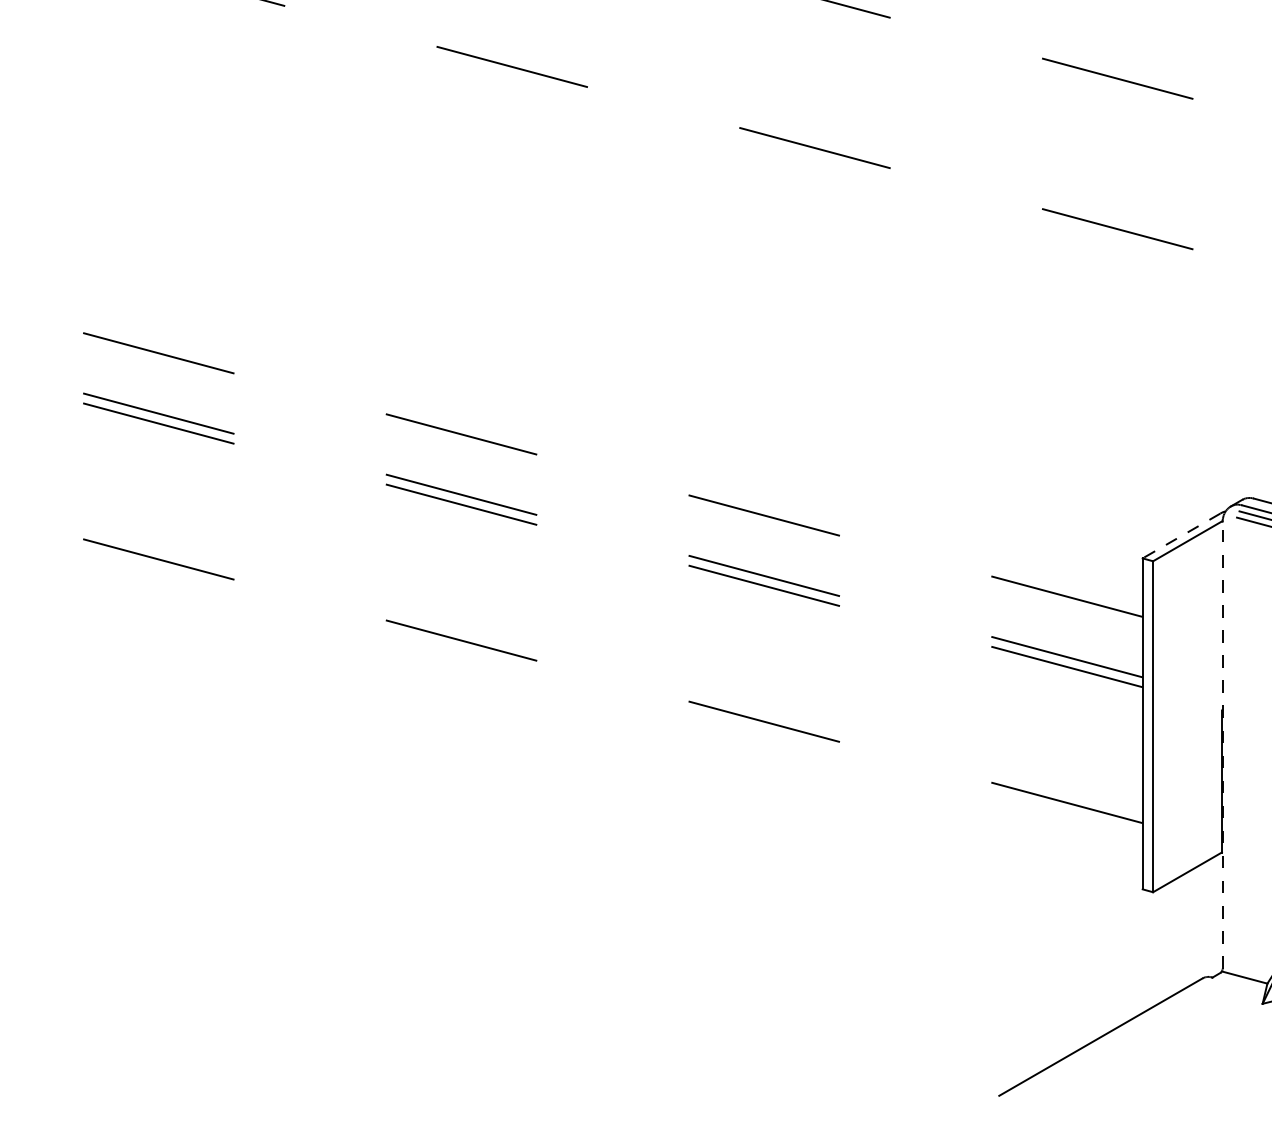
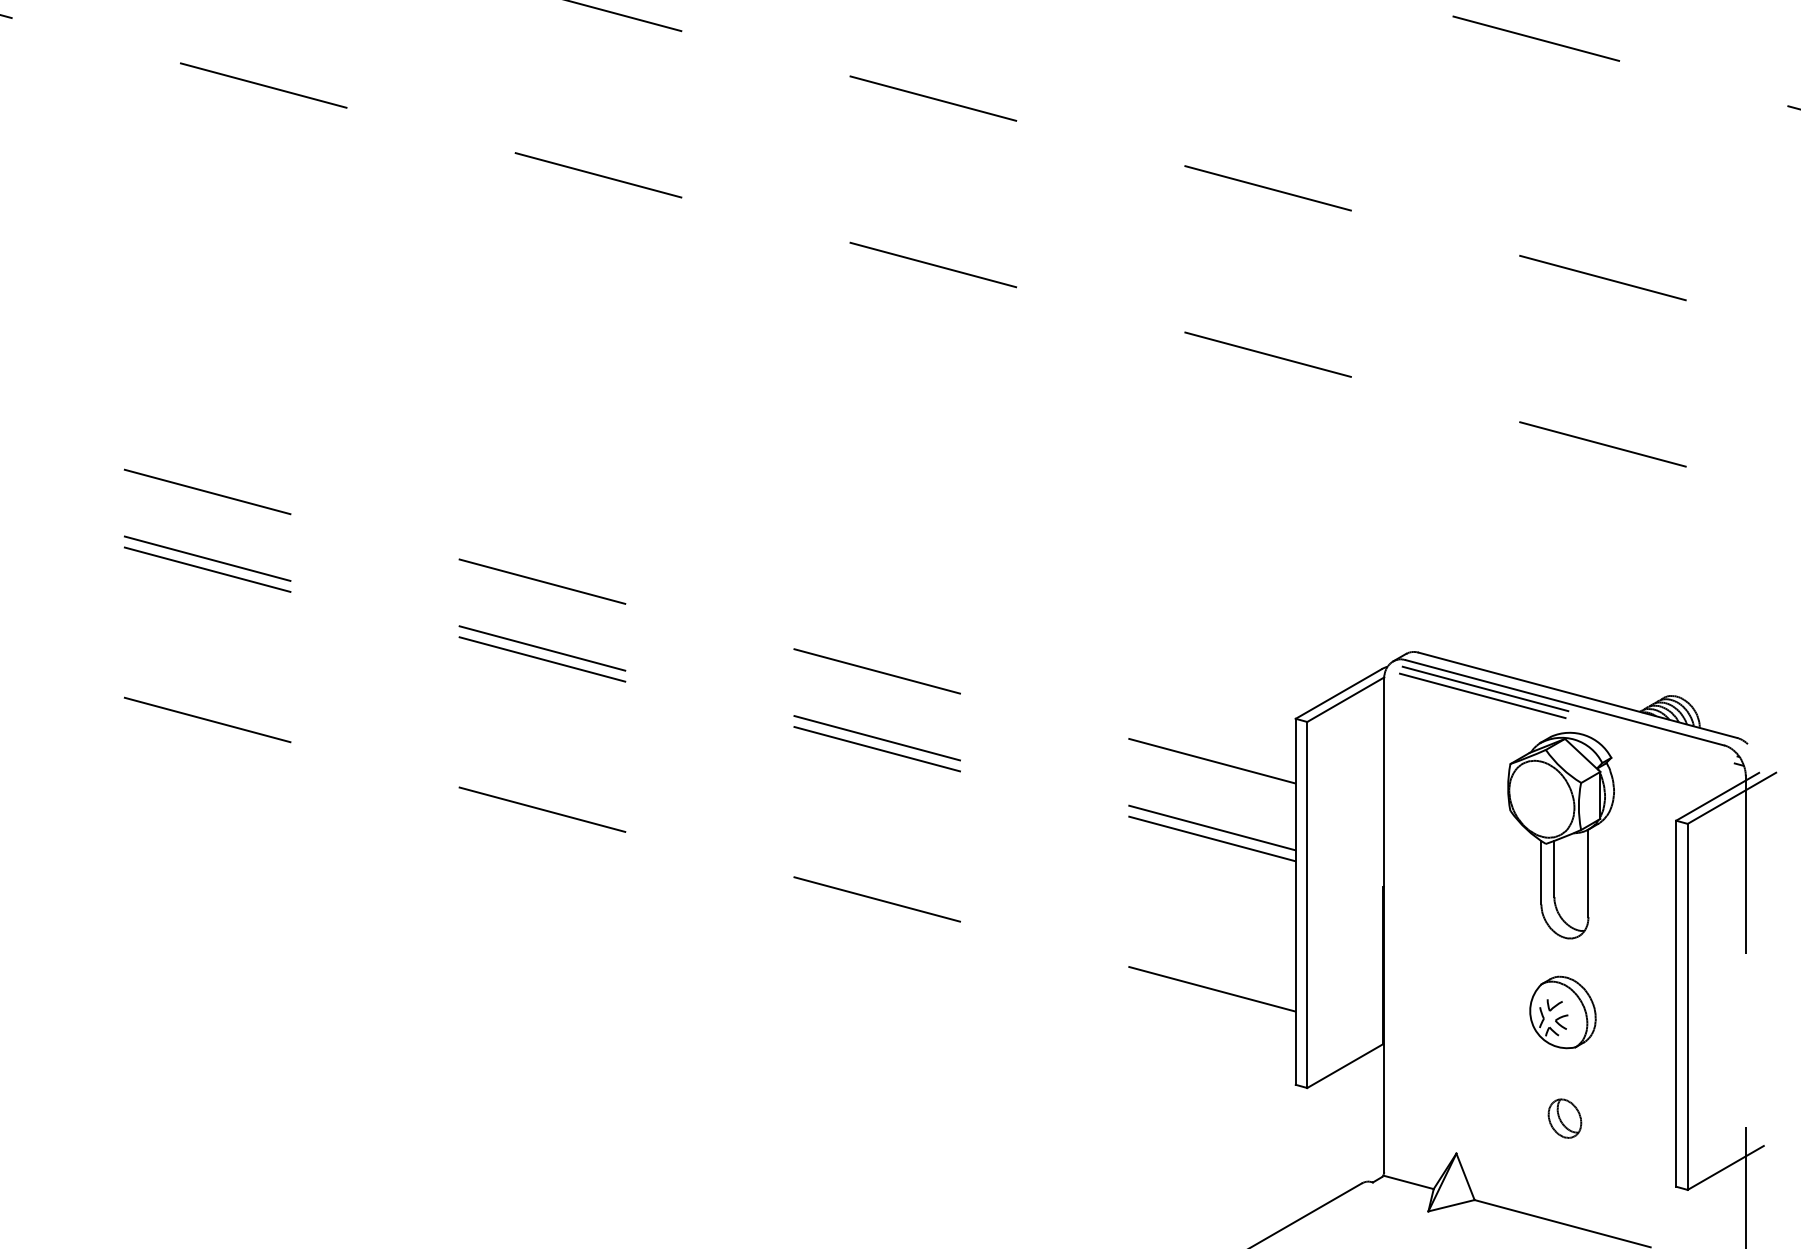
line: (1181, 536) -> (1338, 694), dashed -> solid
line: (1222, 745) -> (1384, 925), dashed -> solid

